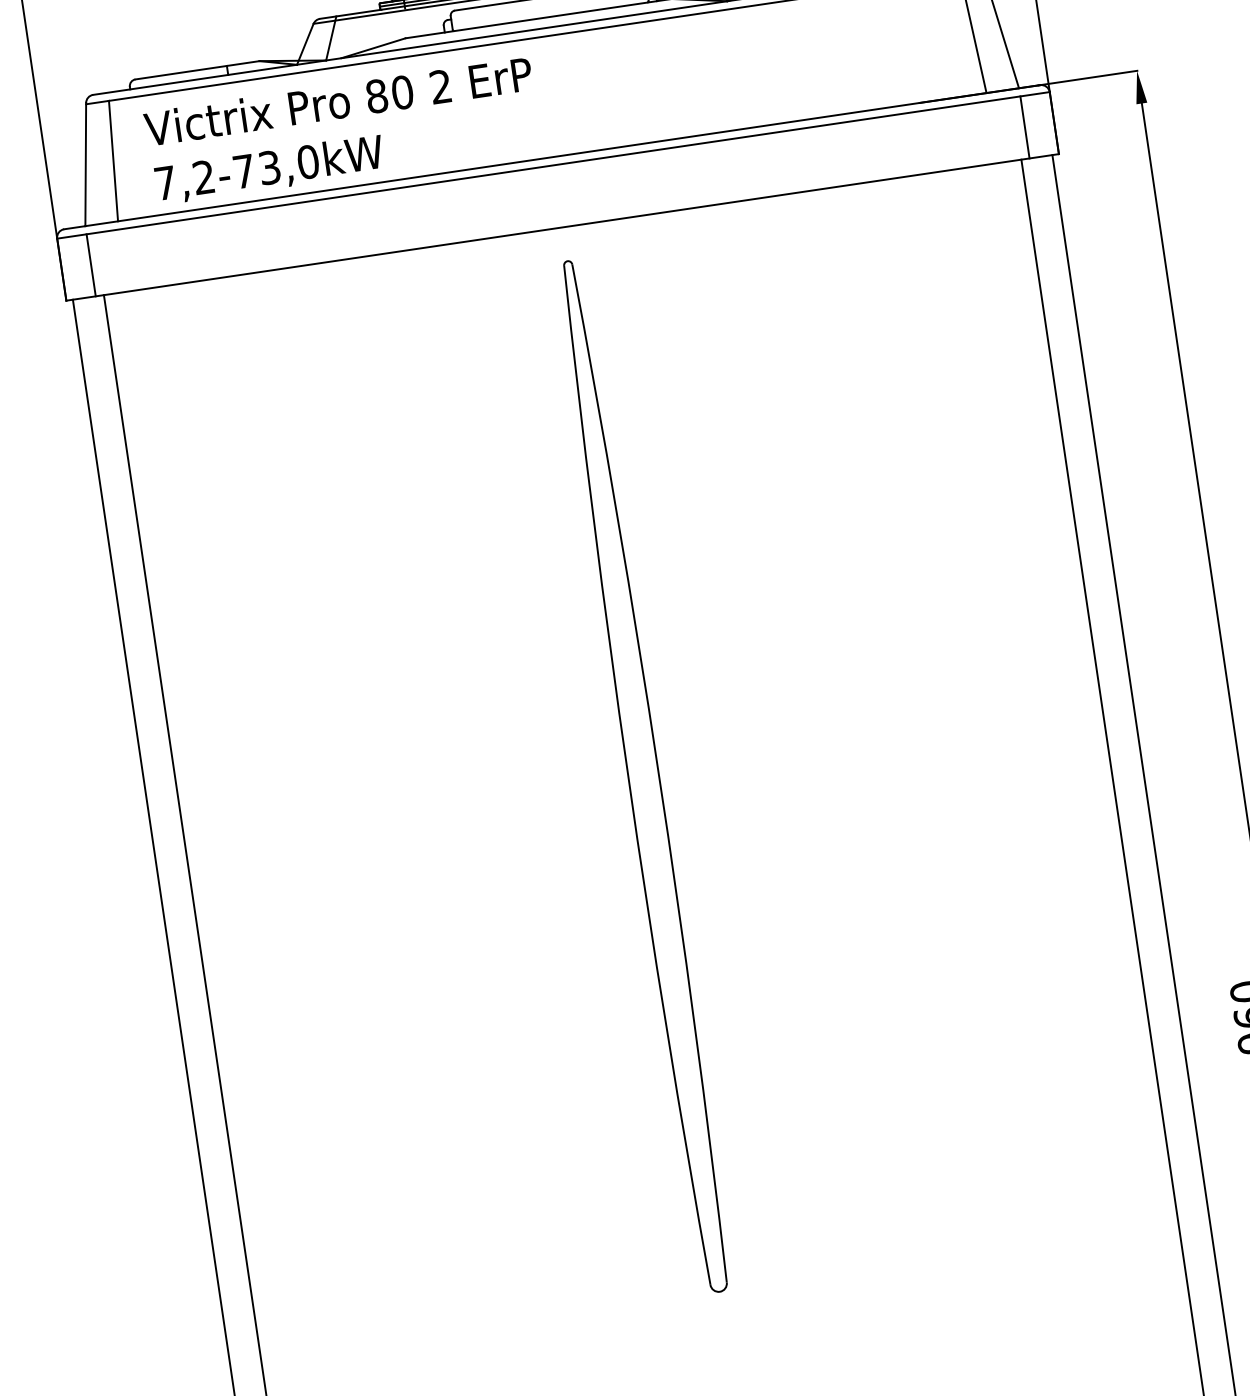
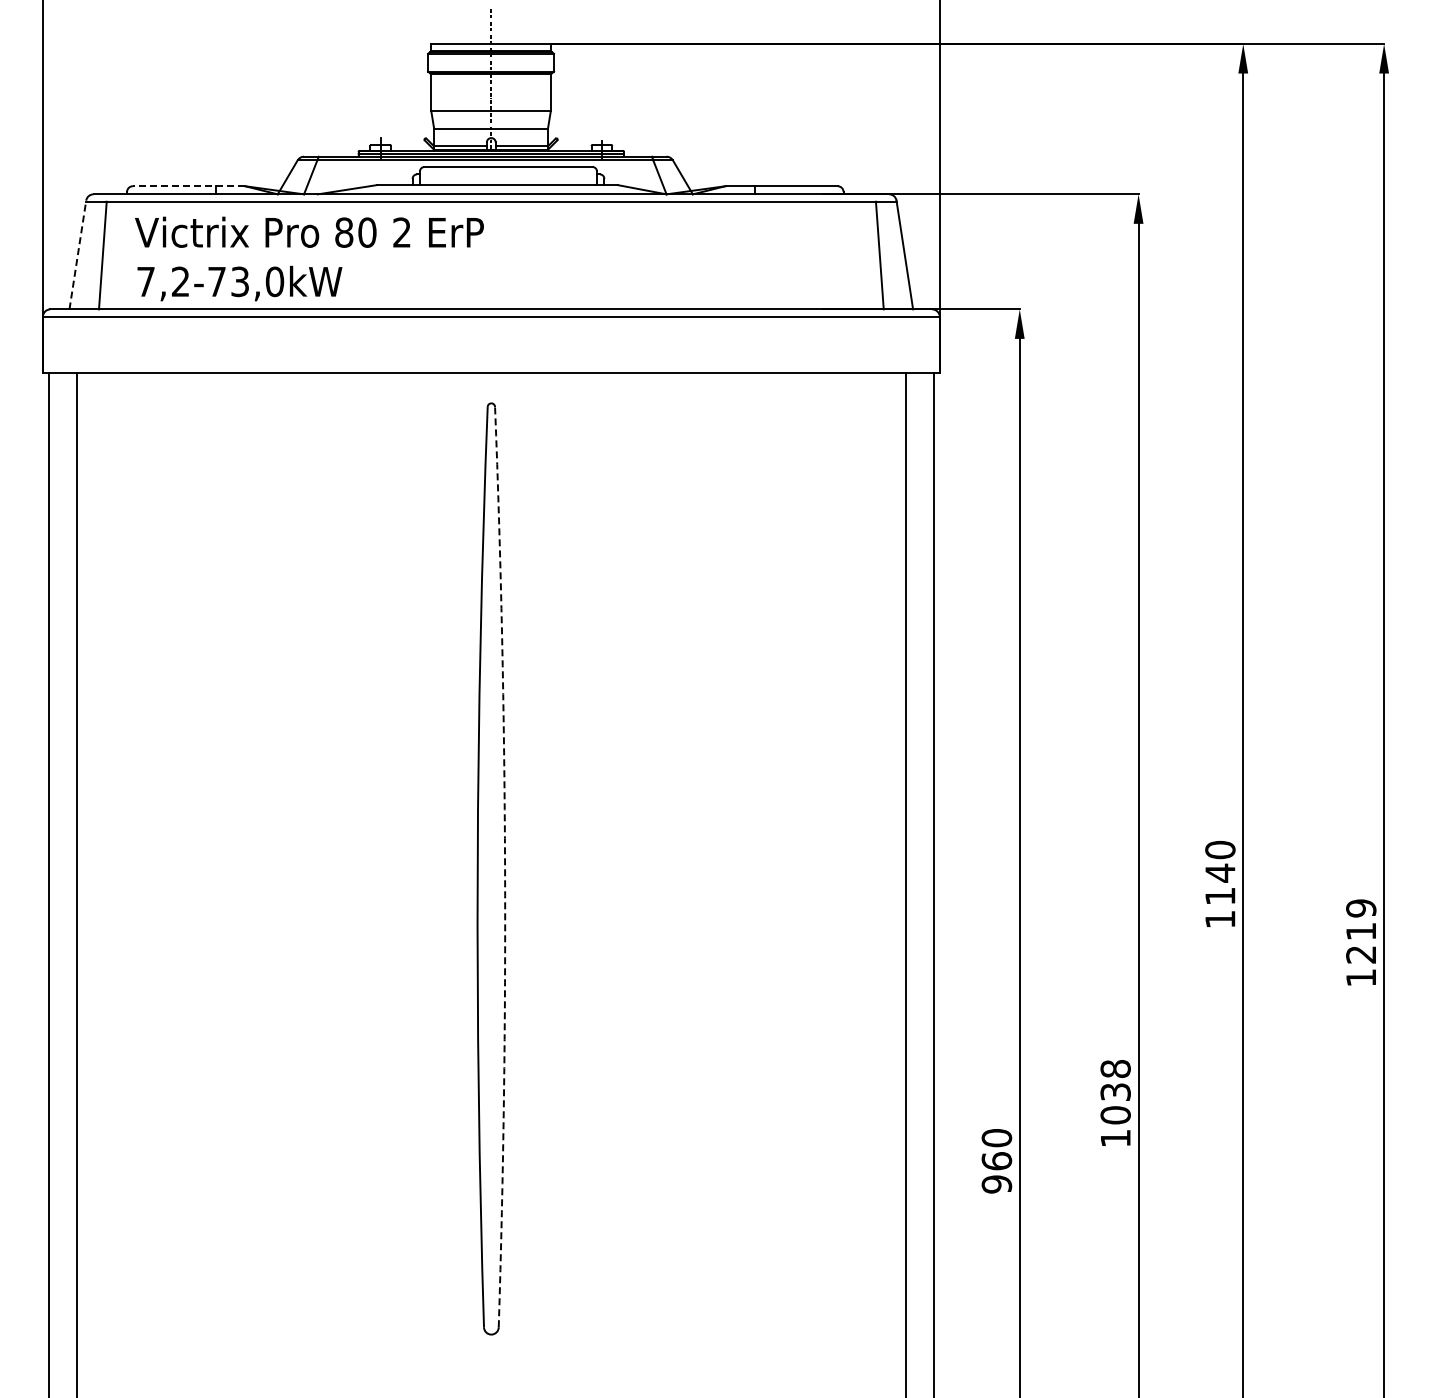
line: (197, 70) -> (188, 186), solid -> dashed
line: (1025, 127) -> (913, 344), removed
line: (85, 164) -> (77, 254), solid -> dashed
line: (91, 264) -> (69, 344), removed
arc: (659, 772) -> (505, 867), solid -> dashed

